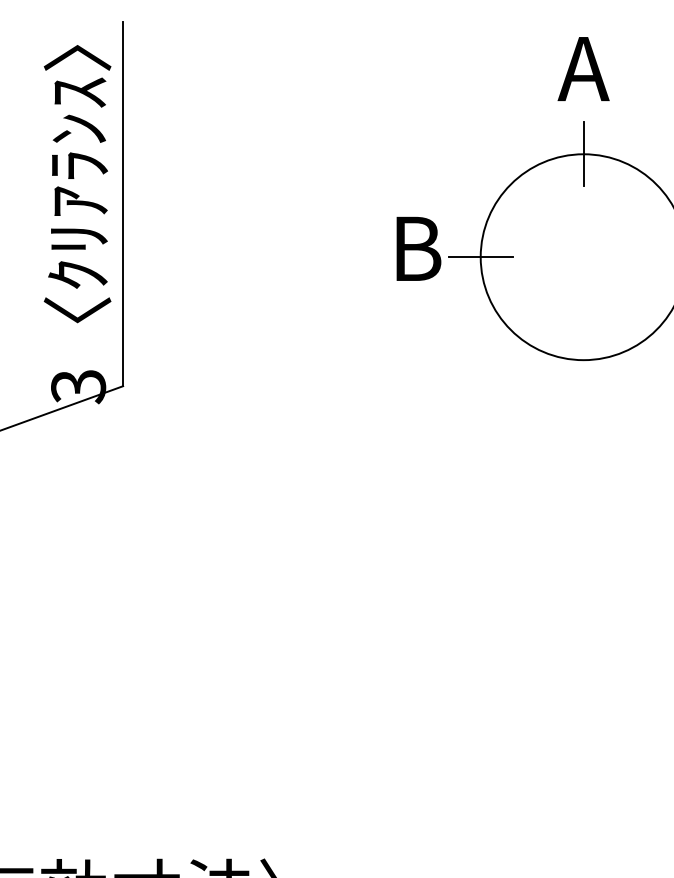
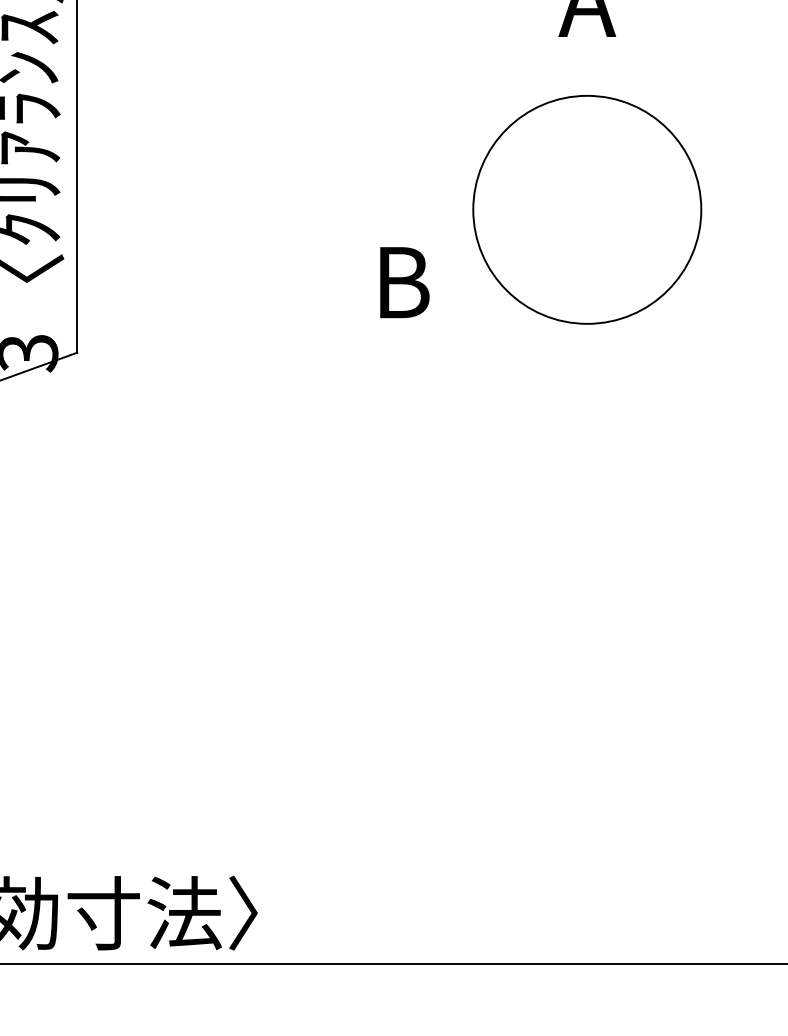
line: (583, 153) -> (587, 95), removed
text: (418, 248) -> (404, 282), moved
line: (479, 256) -> (472, 209), removed

